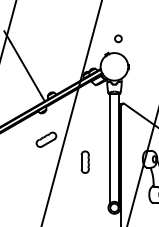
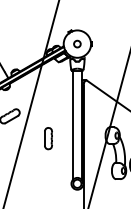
circle: (118, 38) -> (77, 43), moved

